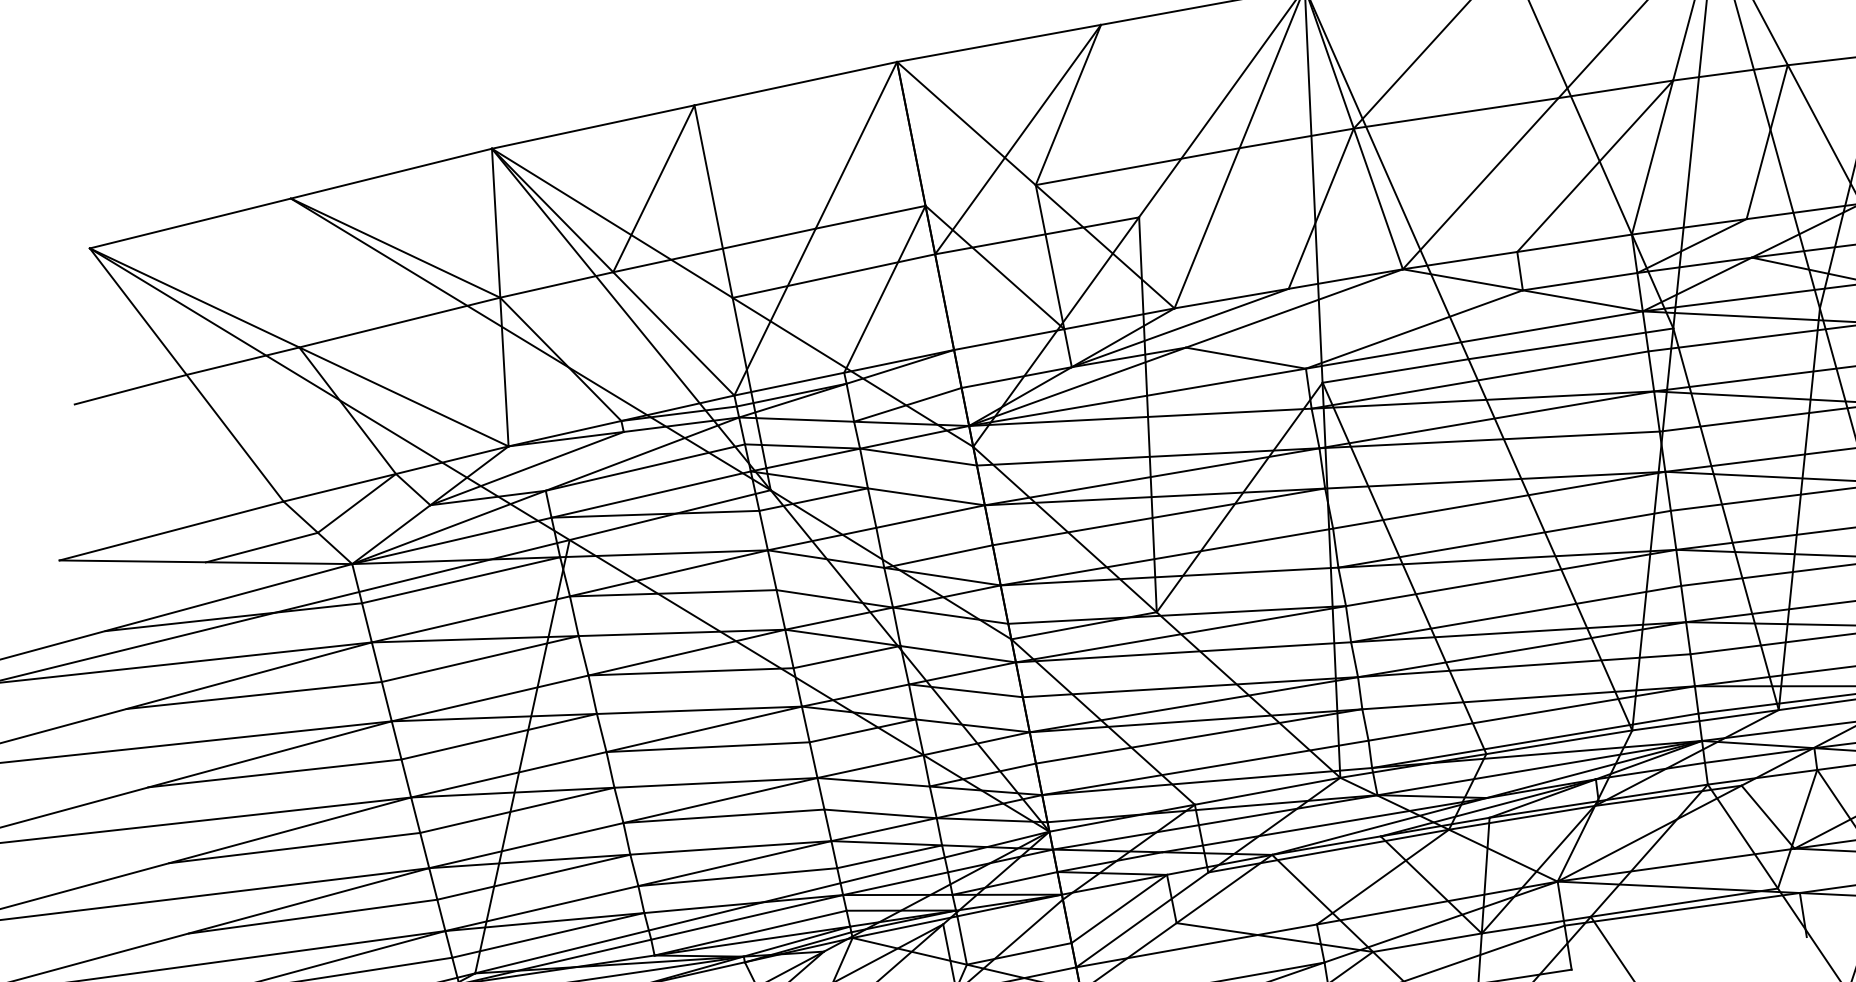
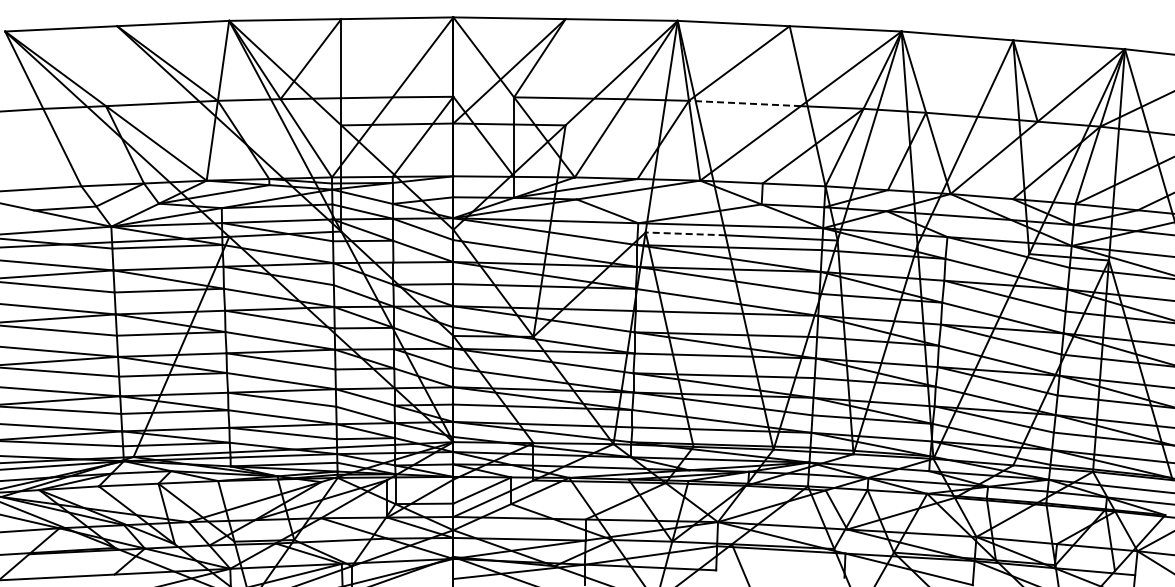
line: (1455, 113) -> (744, 103), solid -> dashed
line: (1395, 370) -> (685, 233), solid -> dashed

